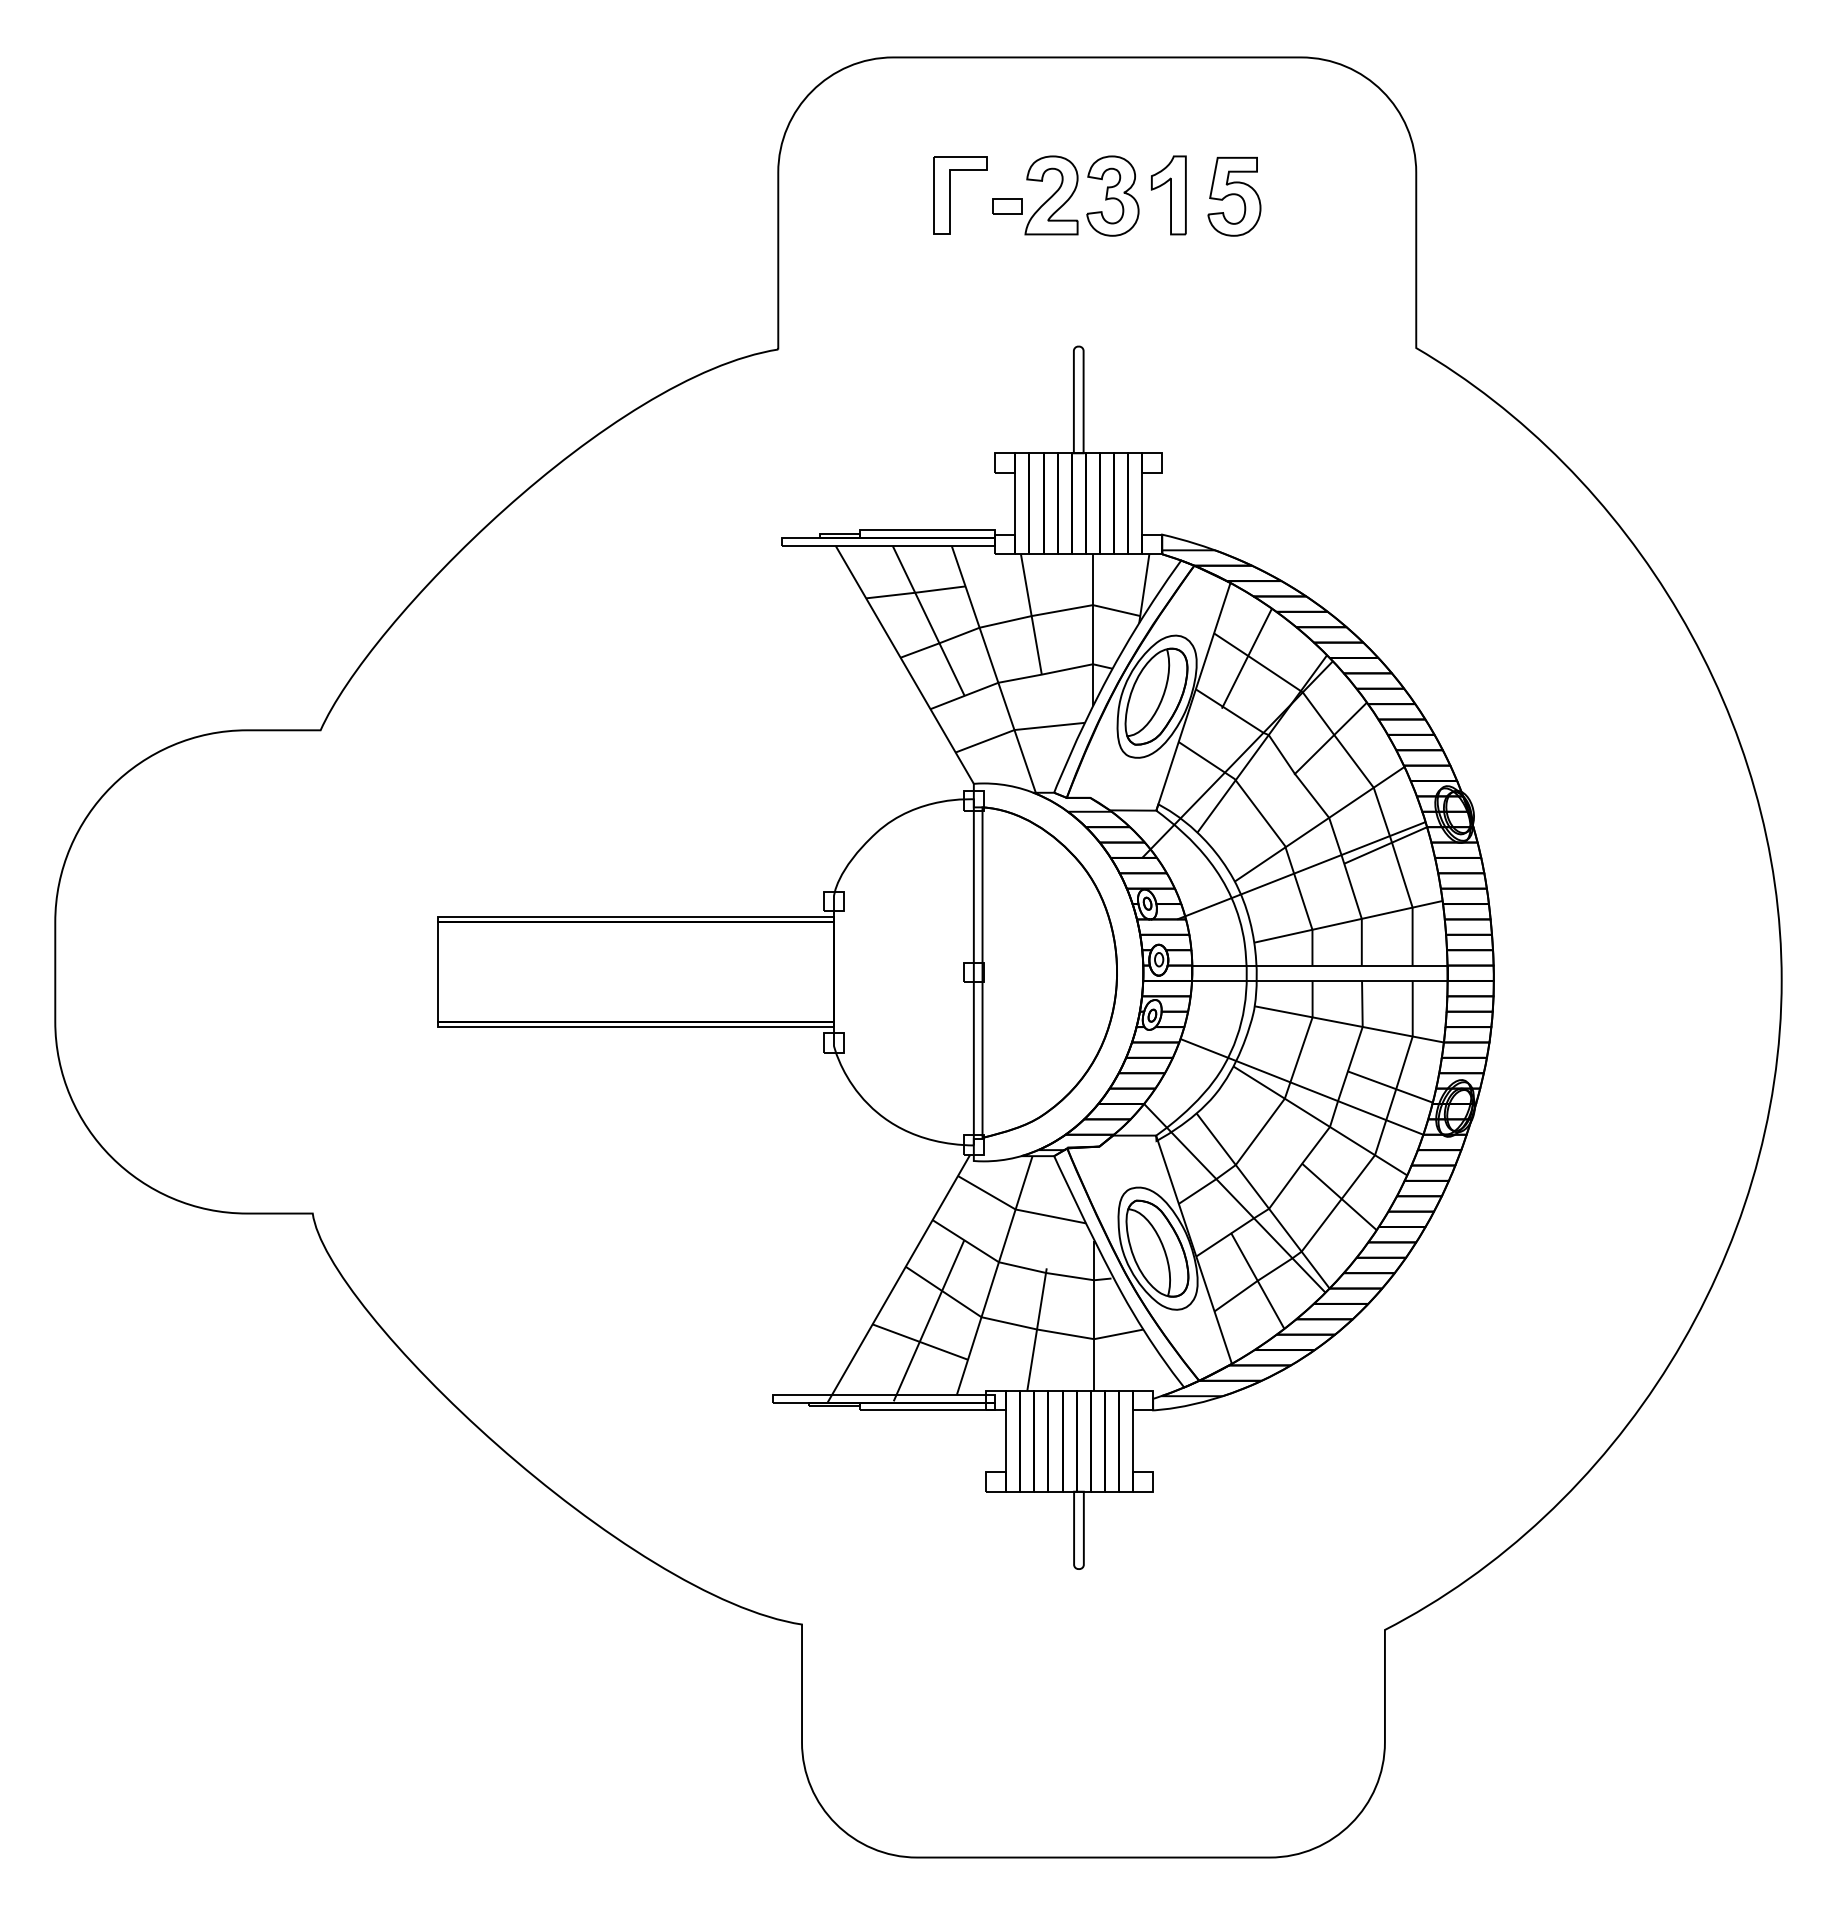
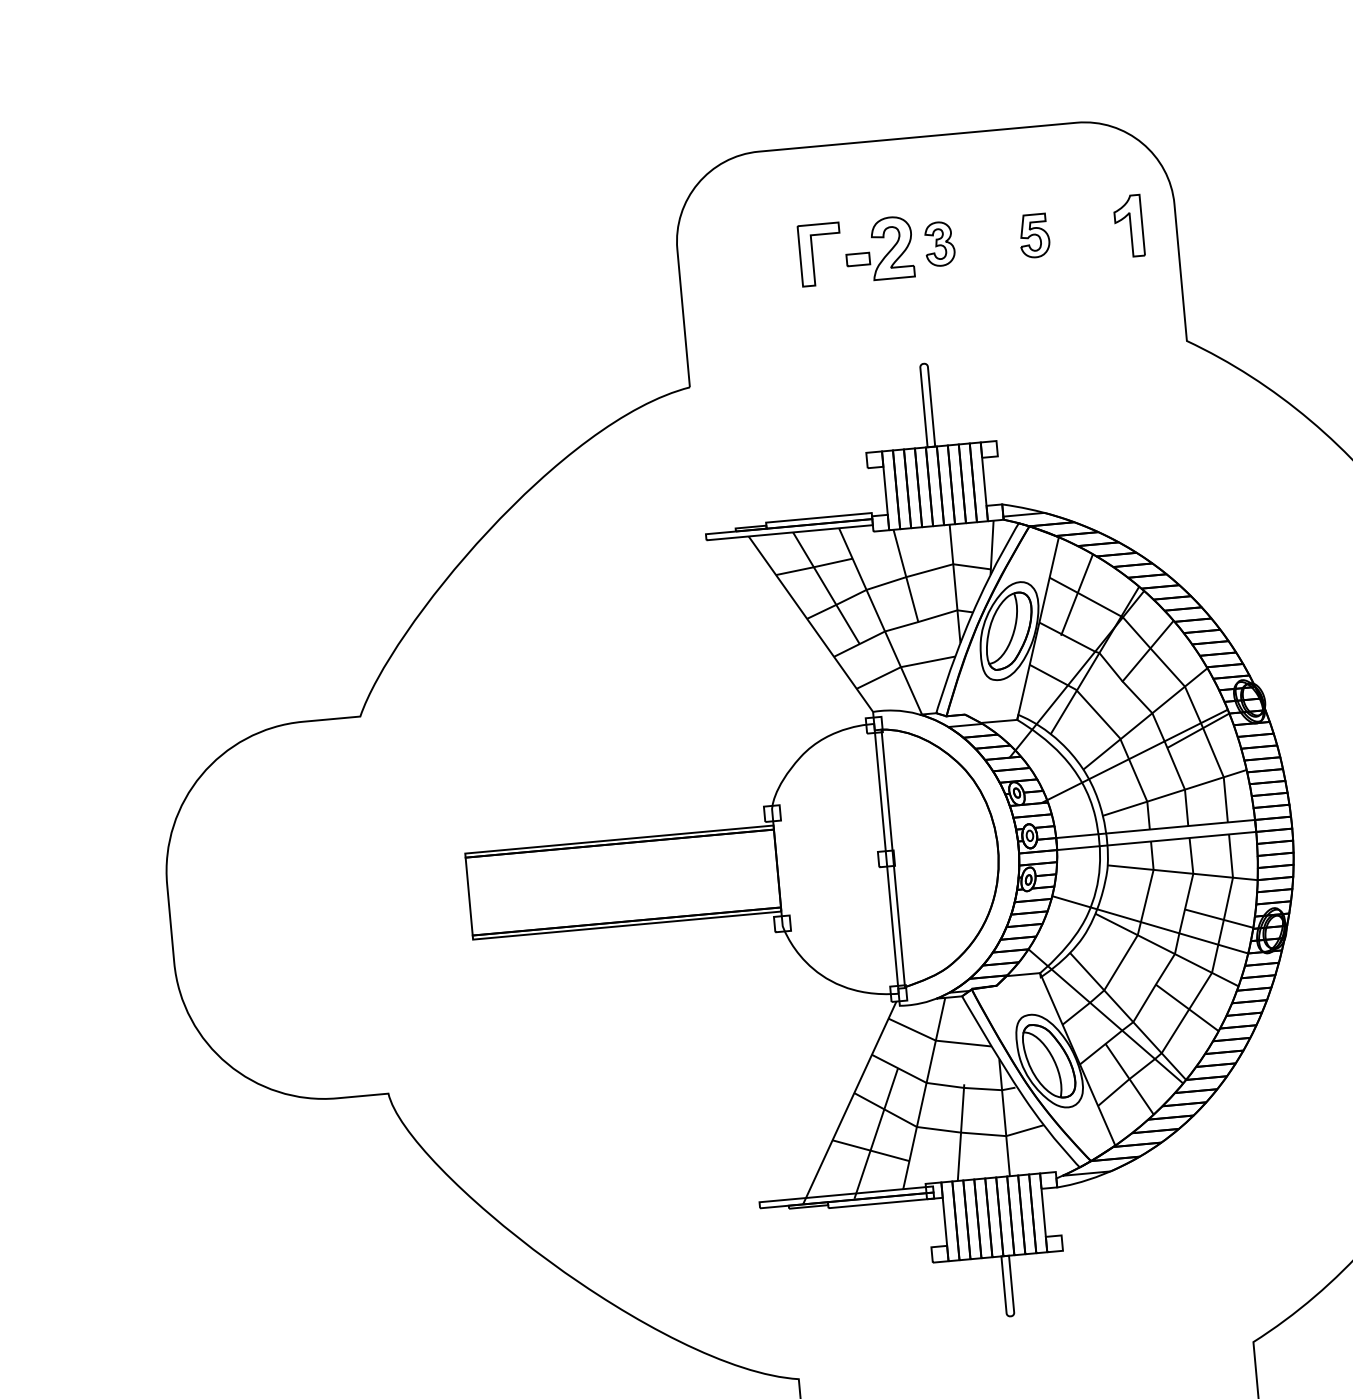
part: (1112, 195) -> (939, 243), size x0.7
part: (1168, 195) -> (1128, 226), moved
part: (1234, 196) -> (1034, 235), size x0.7

